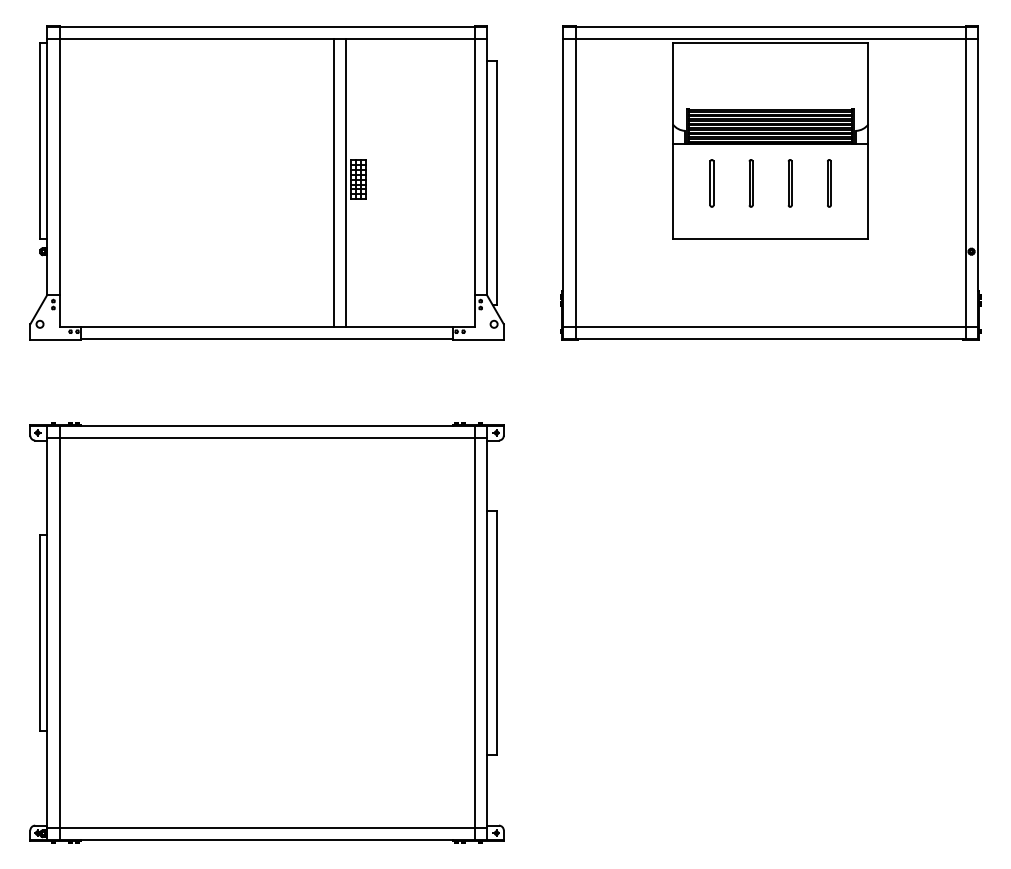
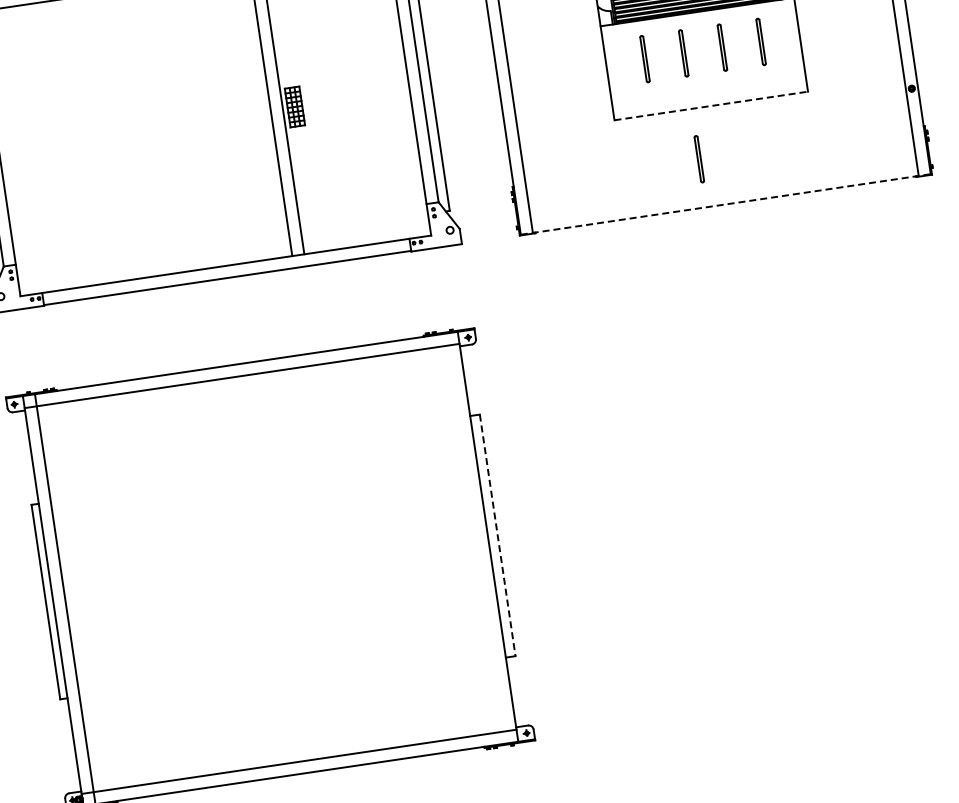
line: (770, 239) -> (711, 106), solid -> dashed
part: (750, 290) -> (698, 159), added
line: (770, 326) -> (723, 192), removed
line: (771, 338) -> (726, 203), solid -> dashed
line: (474, 632) -> (475, 538), removed
line: (496, 633) -> (497, 535), solid -> dashed

